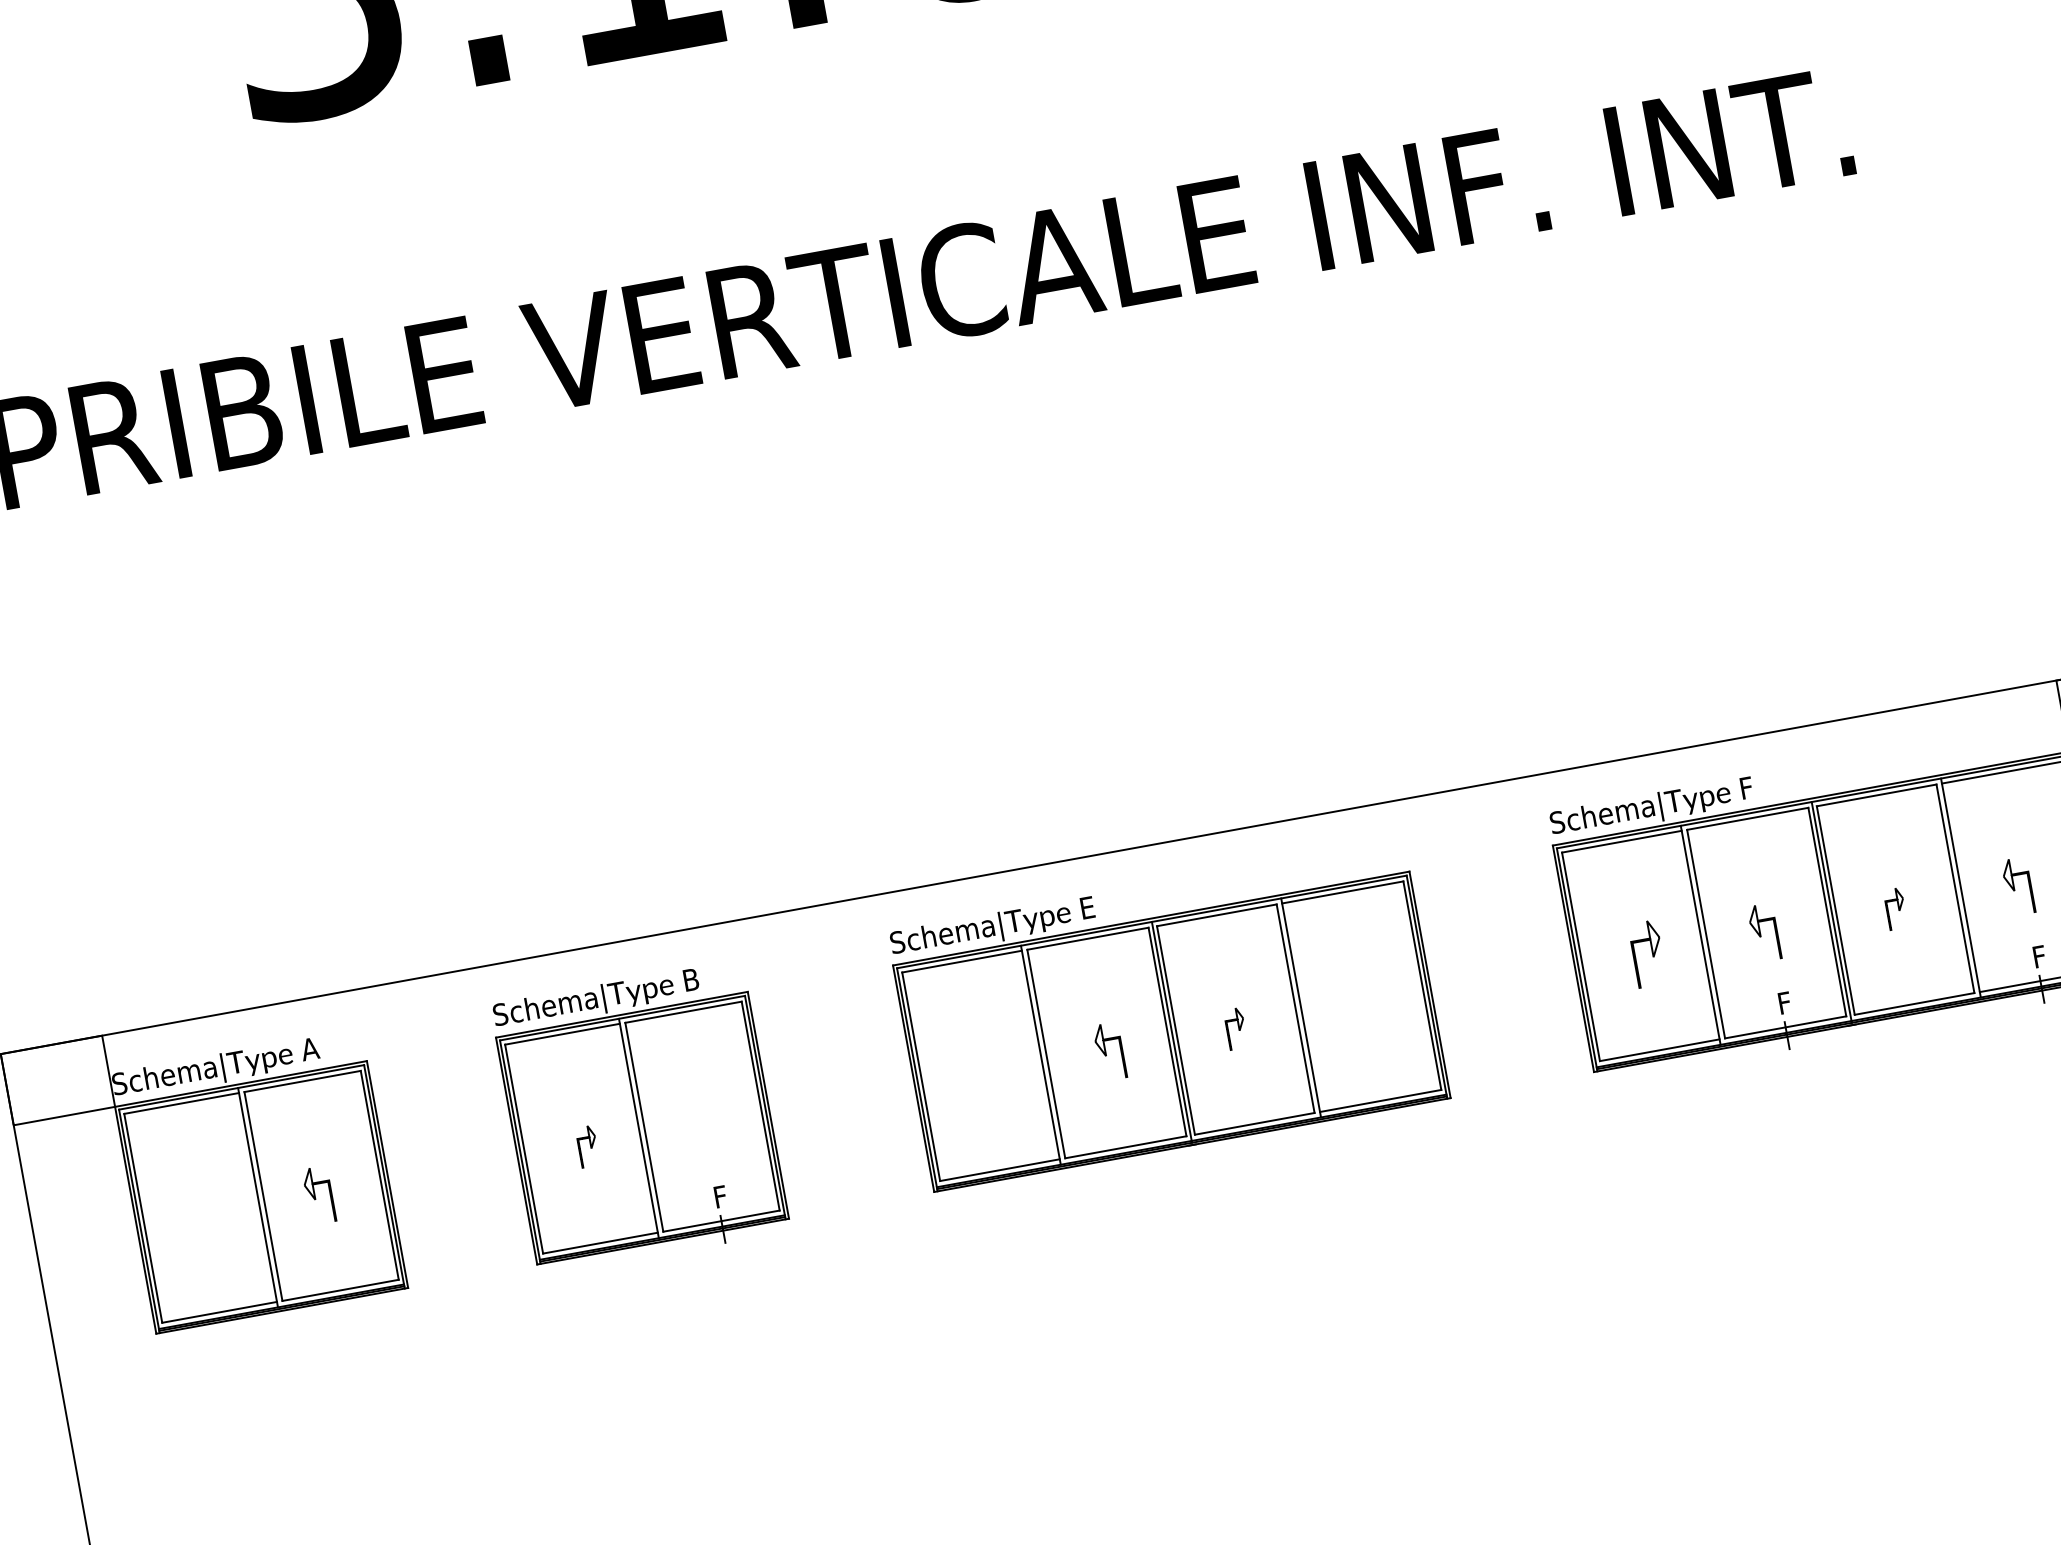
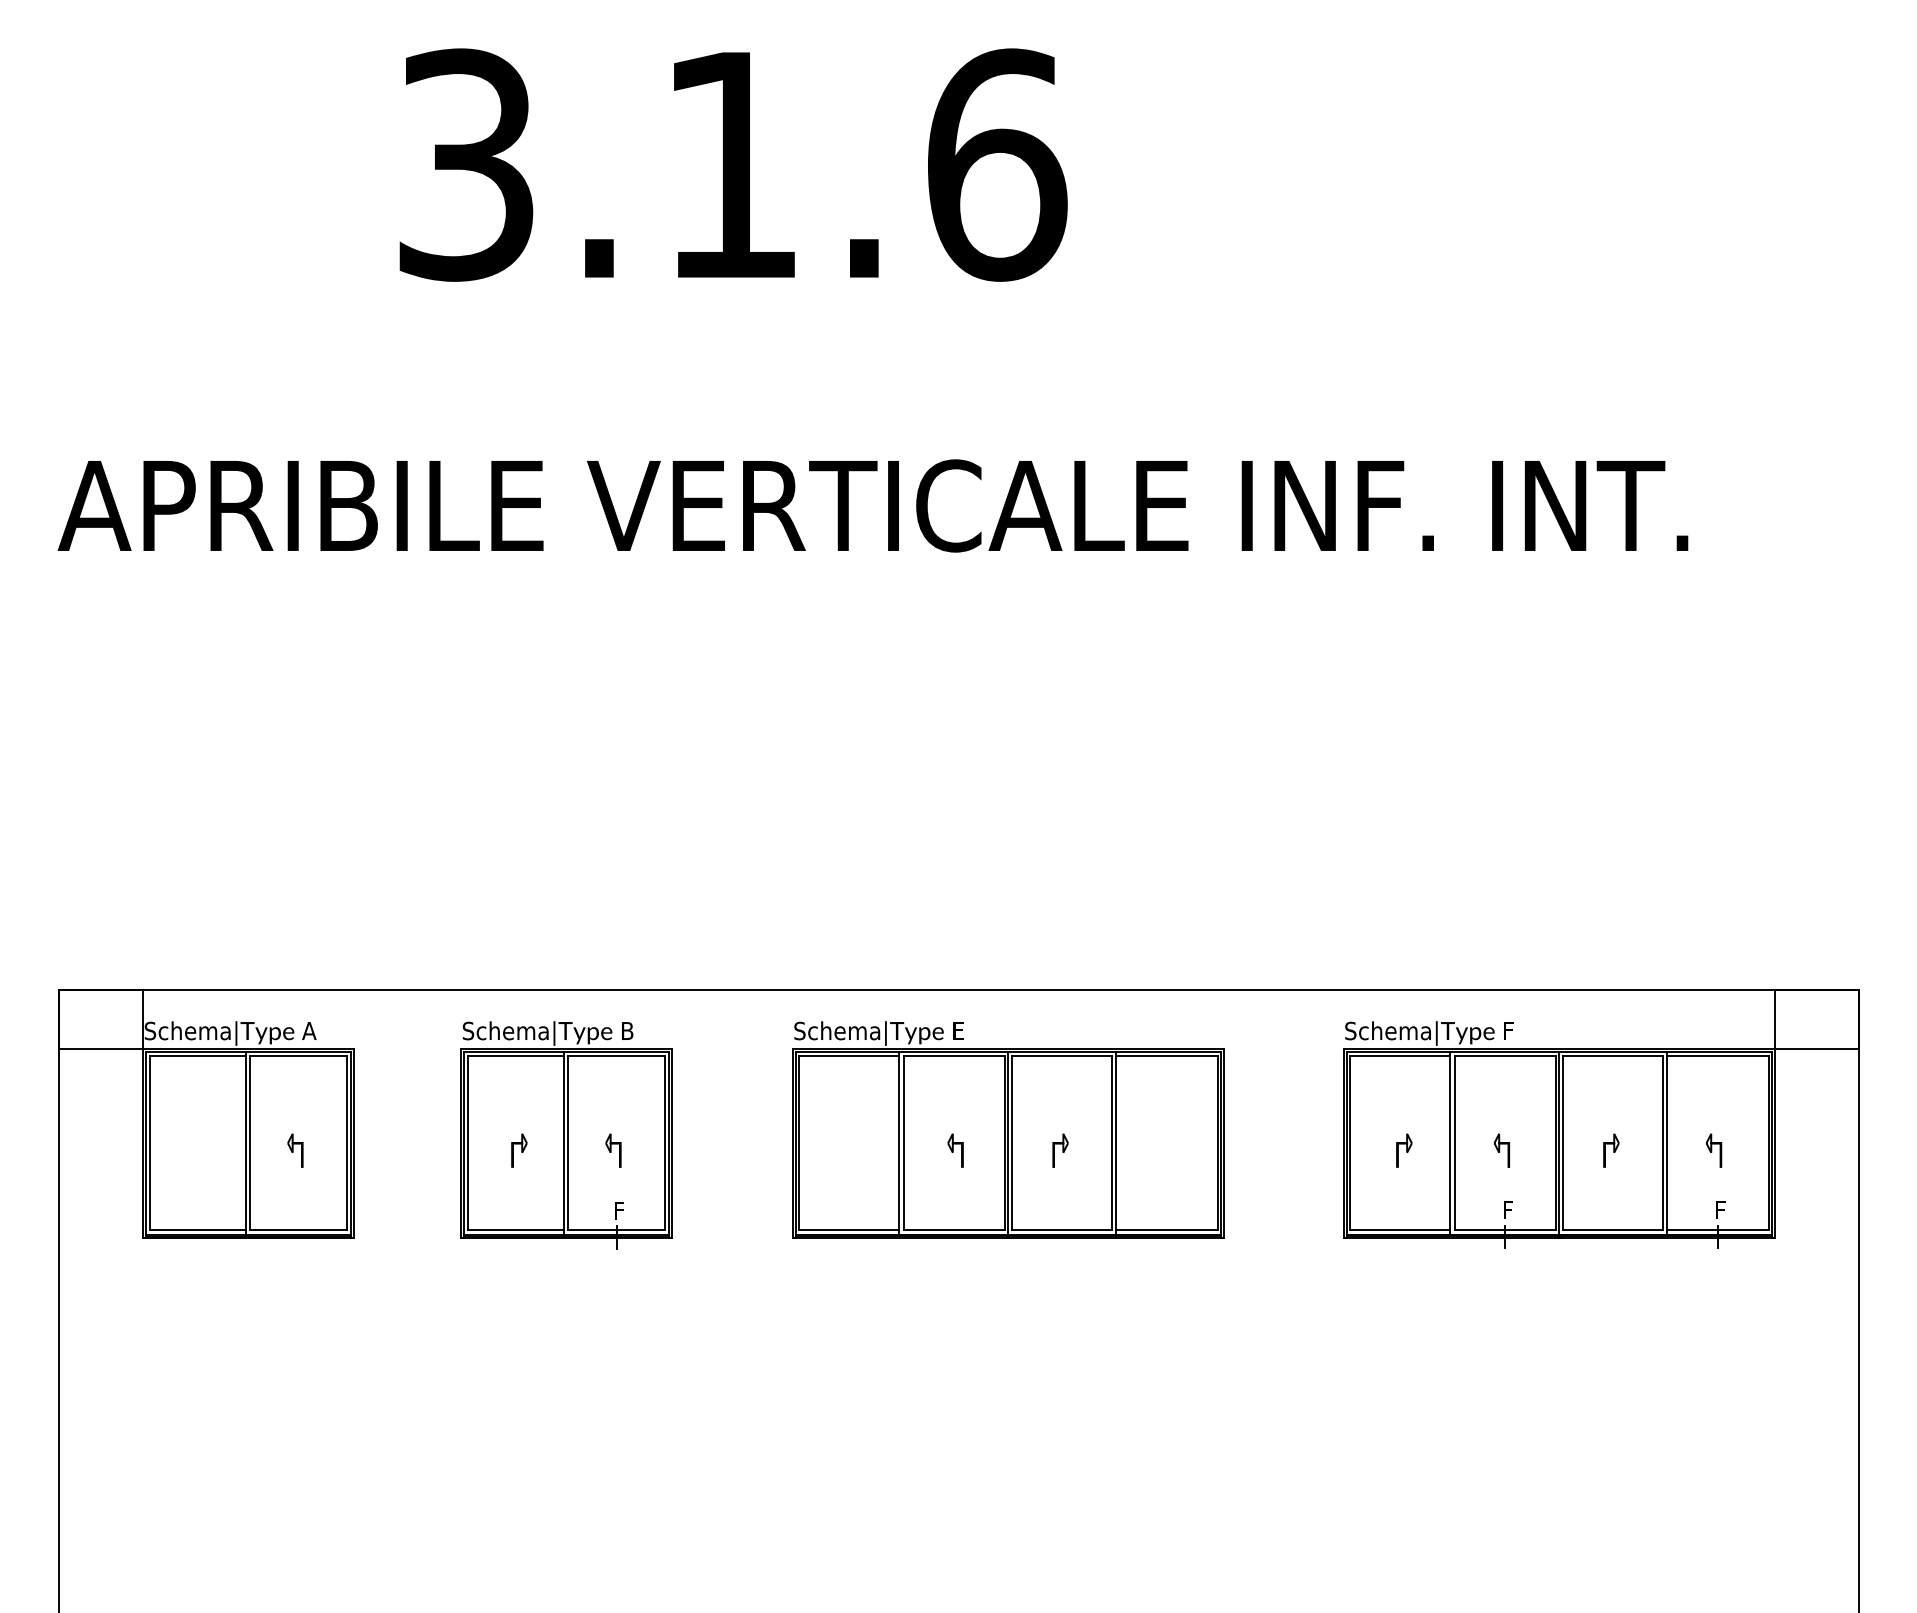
part: (2017, 886) -> (1713, 1150), size x0.71
part: (1763, 932) -> (1501, 1150), size x0.71
part: (1647, 953) -> (1404, 1150), size x0.62
part: (1109, 1051) -> (955, 1150), size x0.71
part: (700, 1126) -> (613, 1150), added
part: (319, 1195) -> (295, 1150), size x0.71

